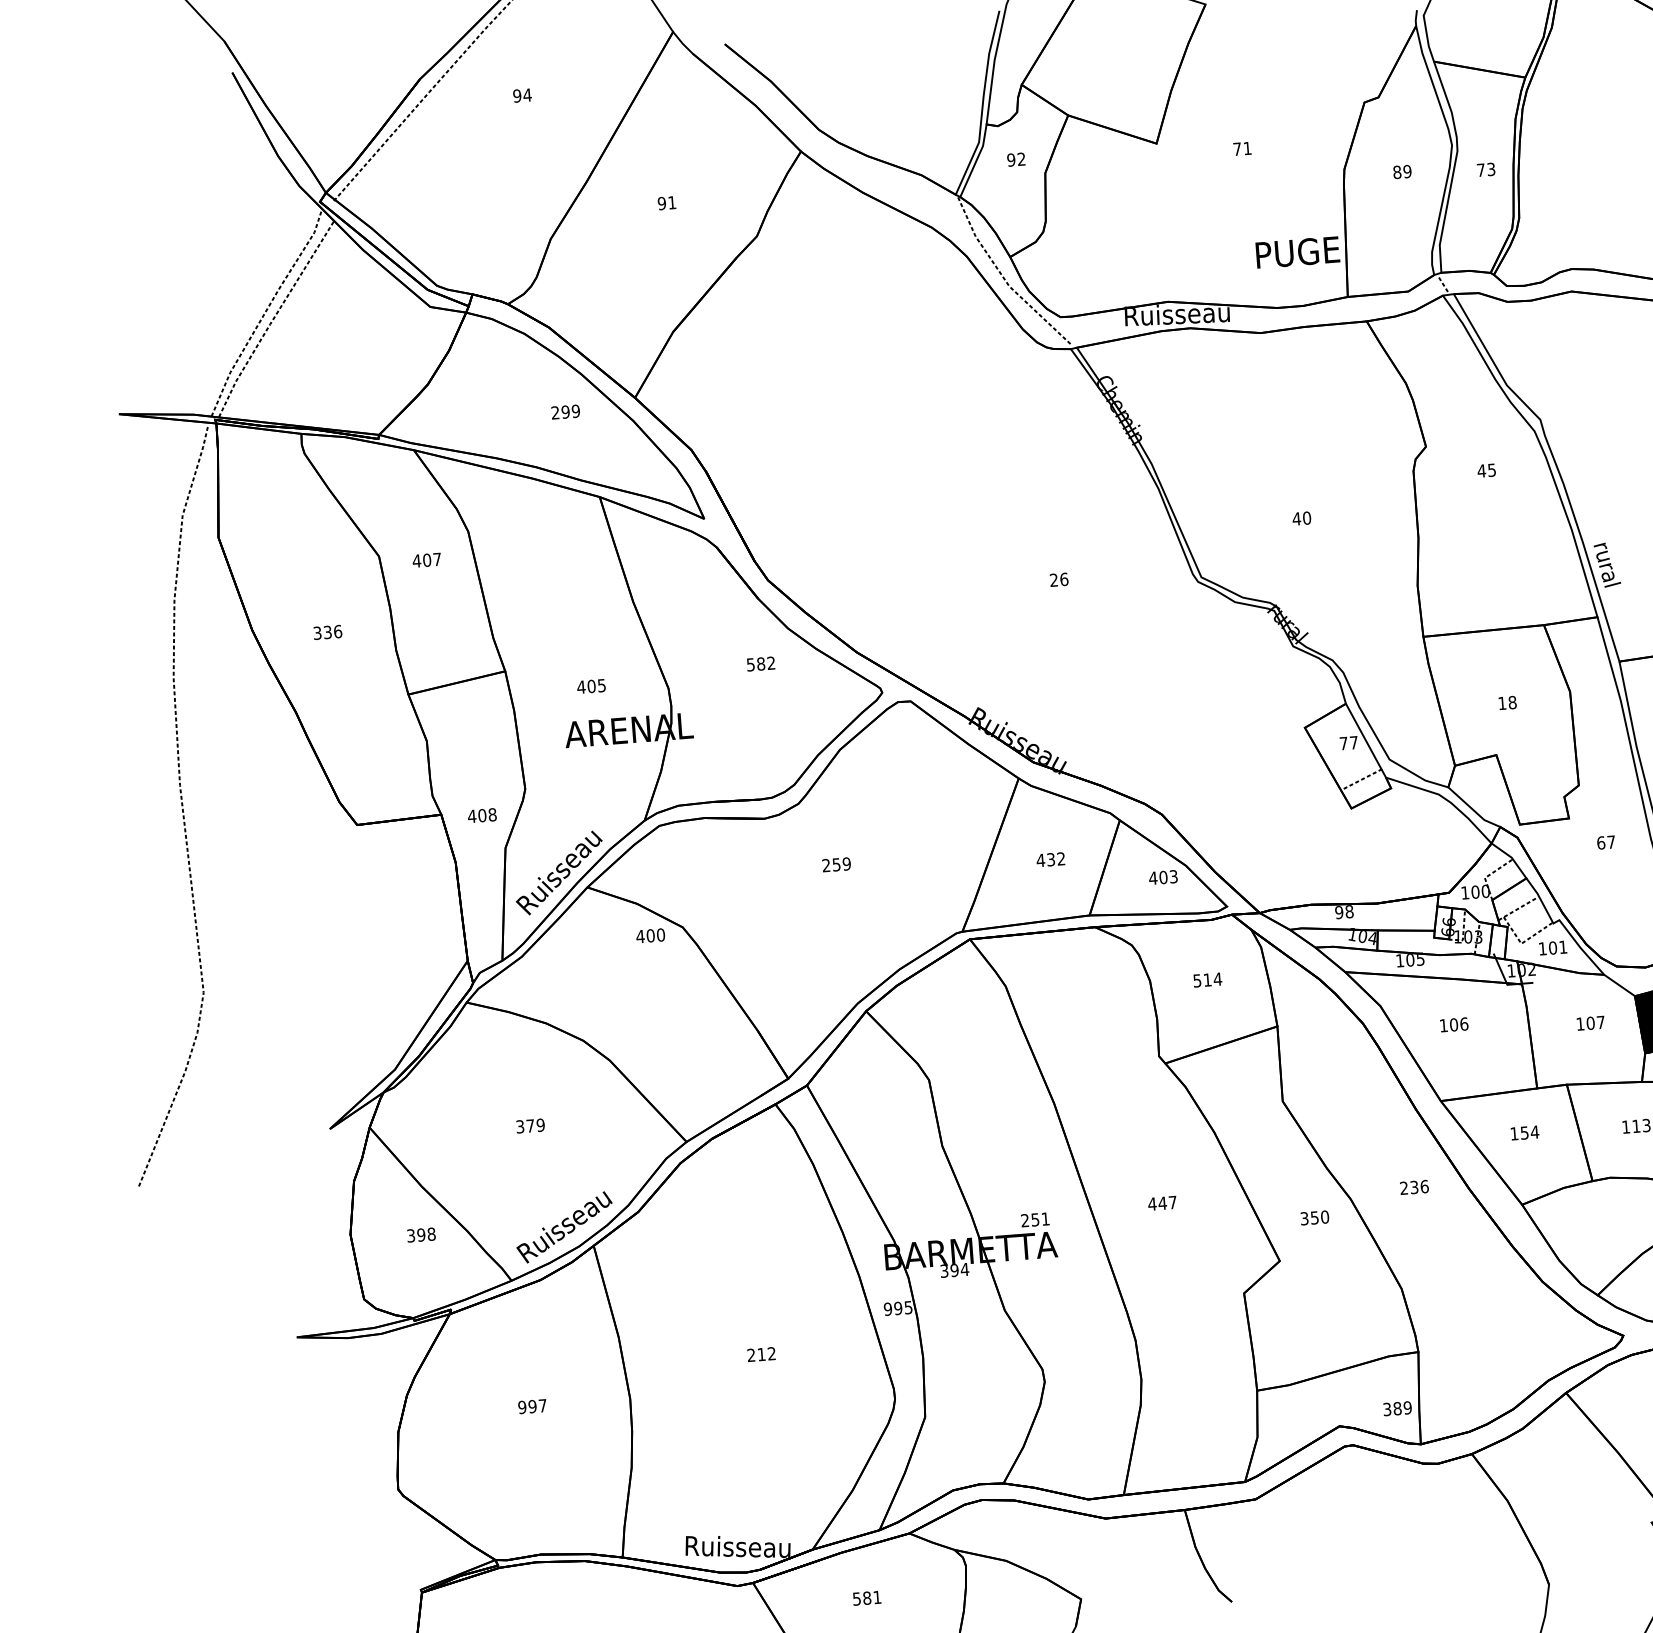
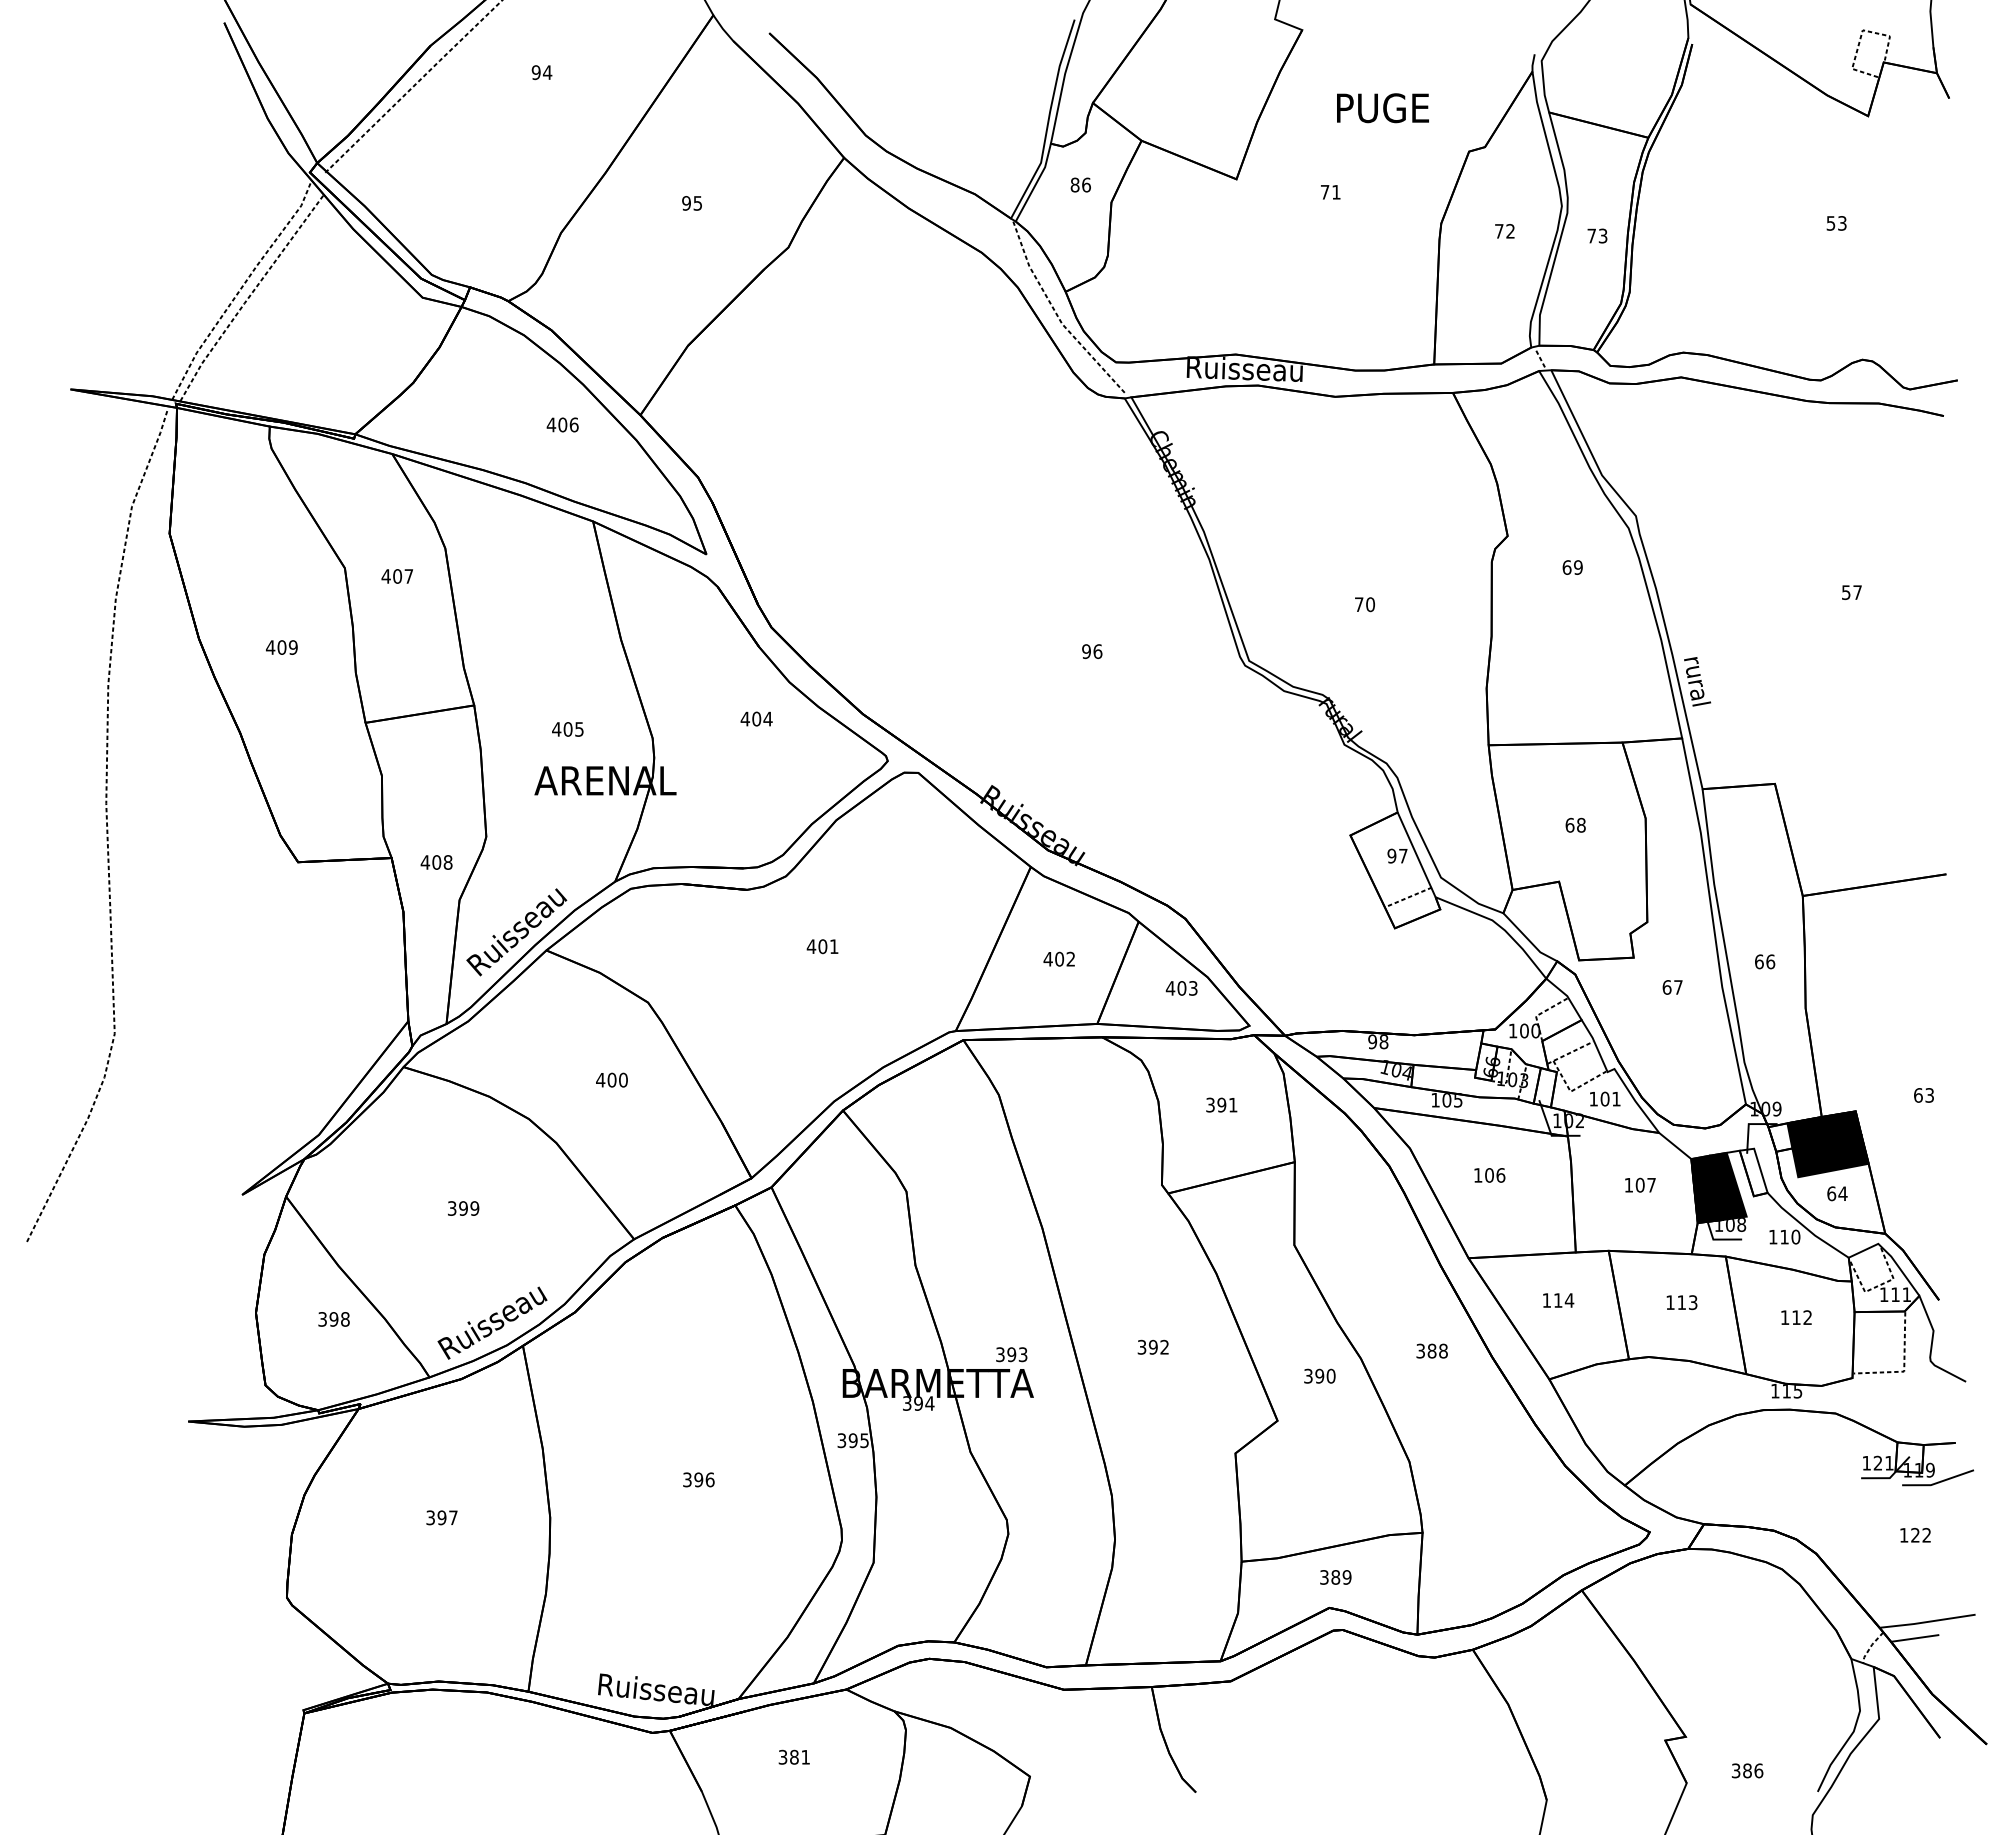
text: (1016, 159) -> (1080, 184), 92 -> 86
text: (1401, 172) -> (1504, 231), 89 -> 72
text: (671, 202) -> (697, 203), 91 -> 95
text: (1297, 252) -> (1382, 108), moved
text: (565, 411) -> (562, 424), 299 -> 406
text: (1486, 470) -> (1572, 567), 45 -> 69
text: (1296, 518) -> (1358, 604), 40 -> 70
text: (1053, 580) -> (1086, 651), 26 -> 96
text: (327, 632) -> (281, 647), 336 -> 409
text: (760, 663) -> (756, 718), 582 -> 404
text: (1501, 702) -> (1569, 824), 18 -> 68
text: (1343, 743) -> (1391, 855), 77 -> 97
text: (1050, 859) -> (1059, 958), 432 -> 402
text: (836, 864) -> (822, 946), 259 -> 401
text: (650, 935) -> (611, 1079), moved
text: (1207, 979) -> (1221, 1104), 514 -> 391
text: (530, 1126) -> (463, 1208), 379 -> 399
text: (1524, 1132) -> (1558, 1300), 154 -> 114
text: (1413, 1186) -> (1431, 1350), 236 -> 388
text: (1161, 1202) -> (1152, 1346), 447 -> 392
text: (1314, 1217) -> (1319, 1375), 350 -> 390
text: (1035, 1219) -> (1011, 1354), 251 -> 393
text: (887, 1309) -> (841, 1440), 995 -> 395
text: (761, 1354) -> (698, 1479), 212 -> 396
text: (522, 1407) -> (430, 1517), 997 -> 397
text: (1397, 1408) -> (1335, 1577), moved
text: (857, 1598) -> (783, 1756), 581 -> 381

